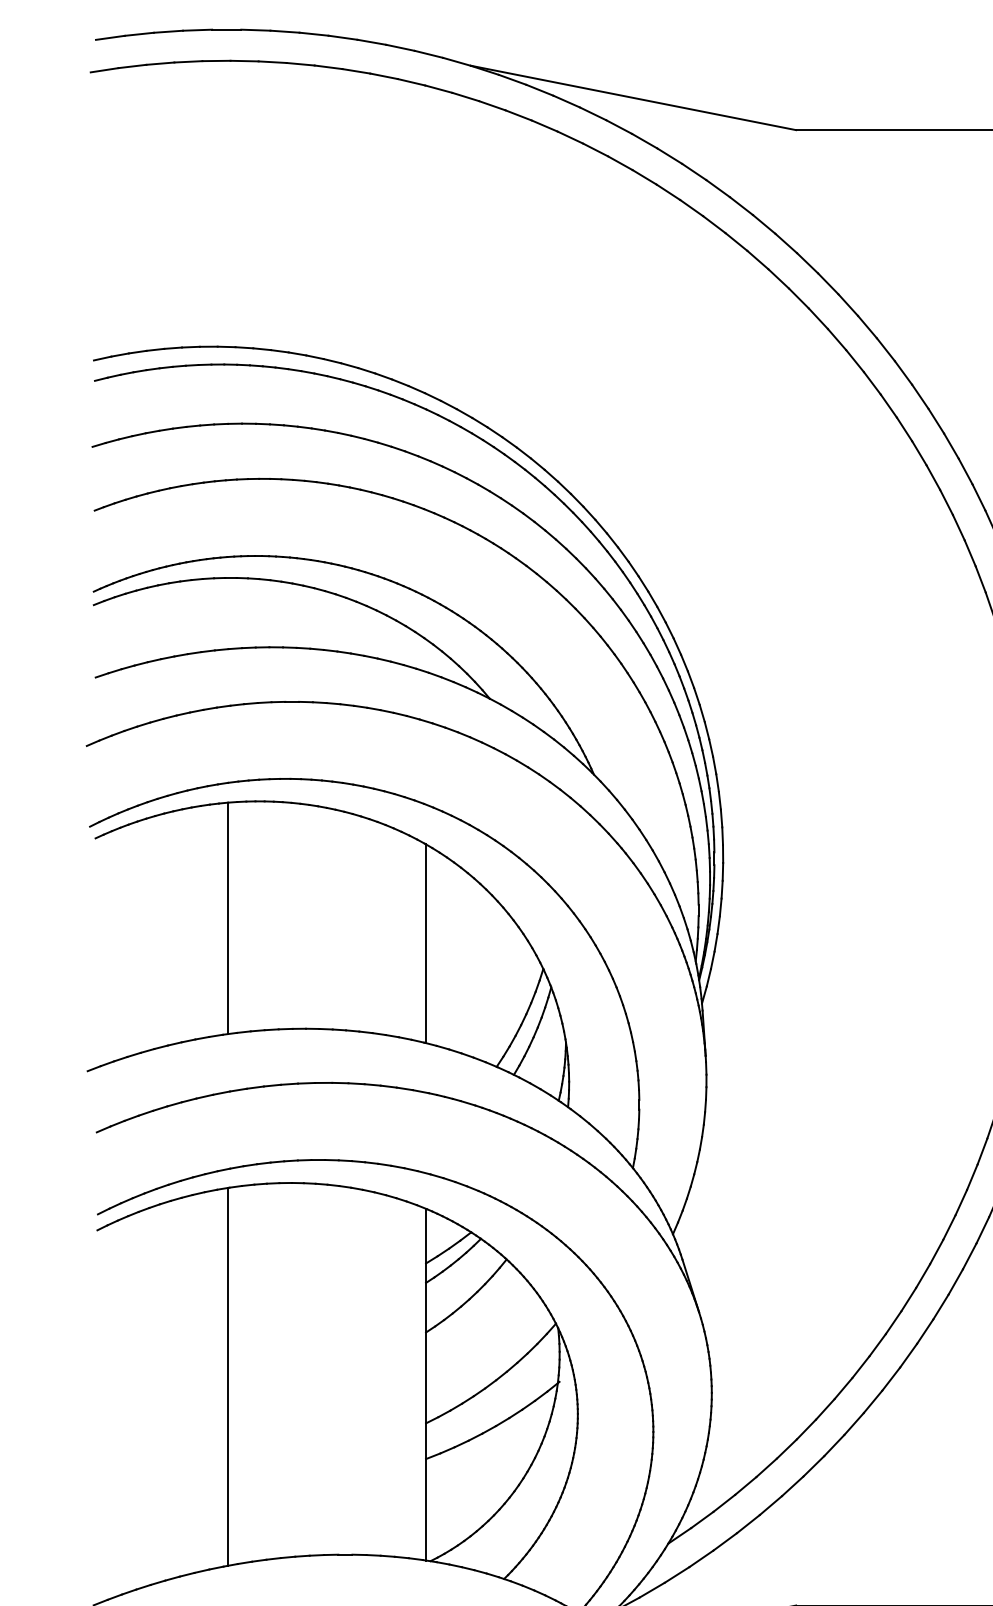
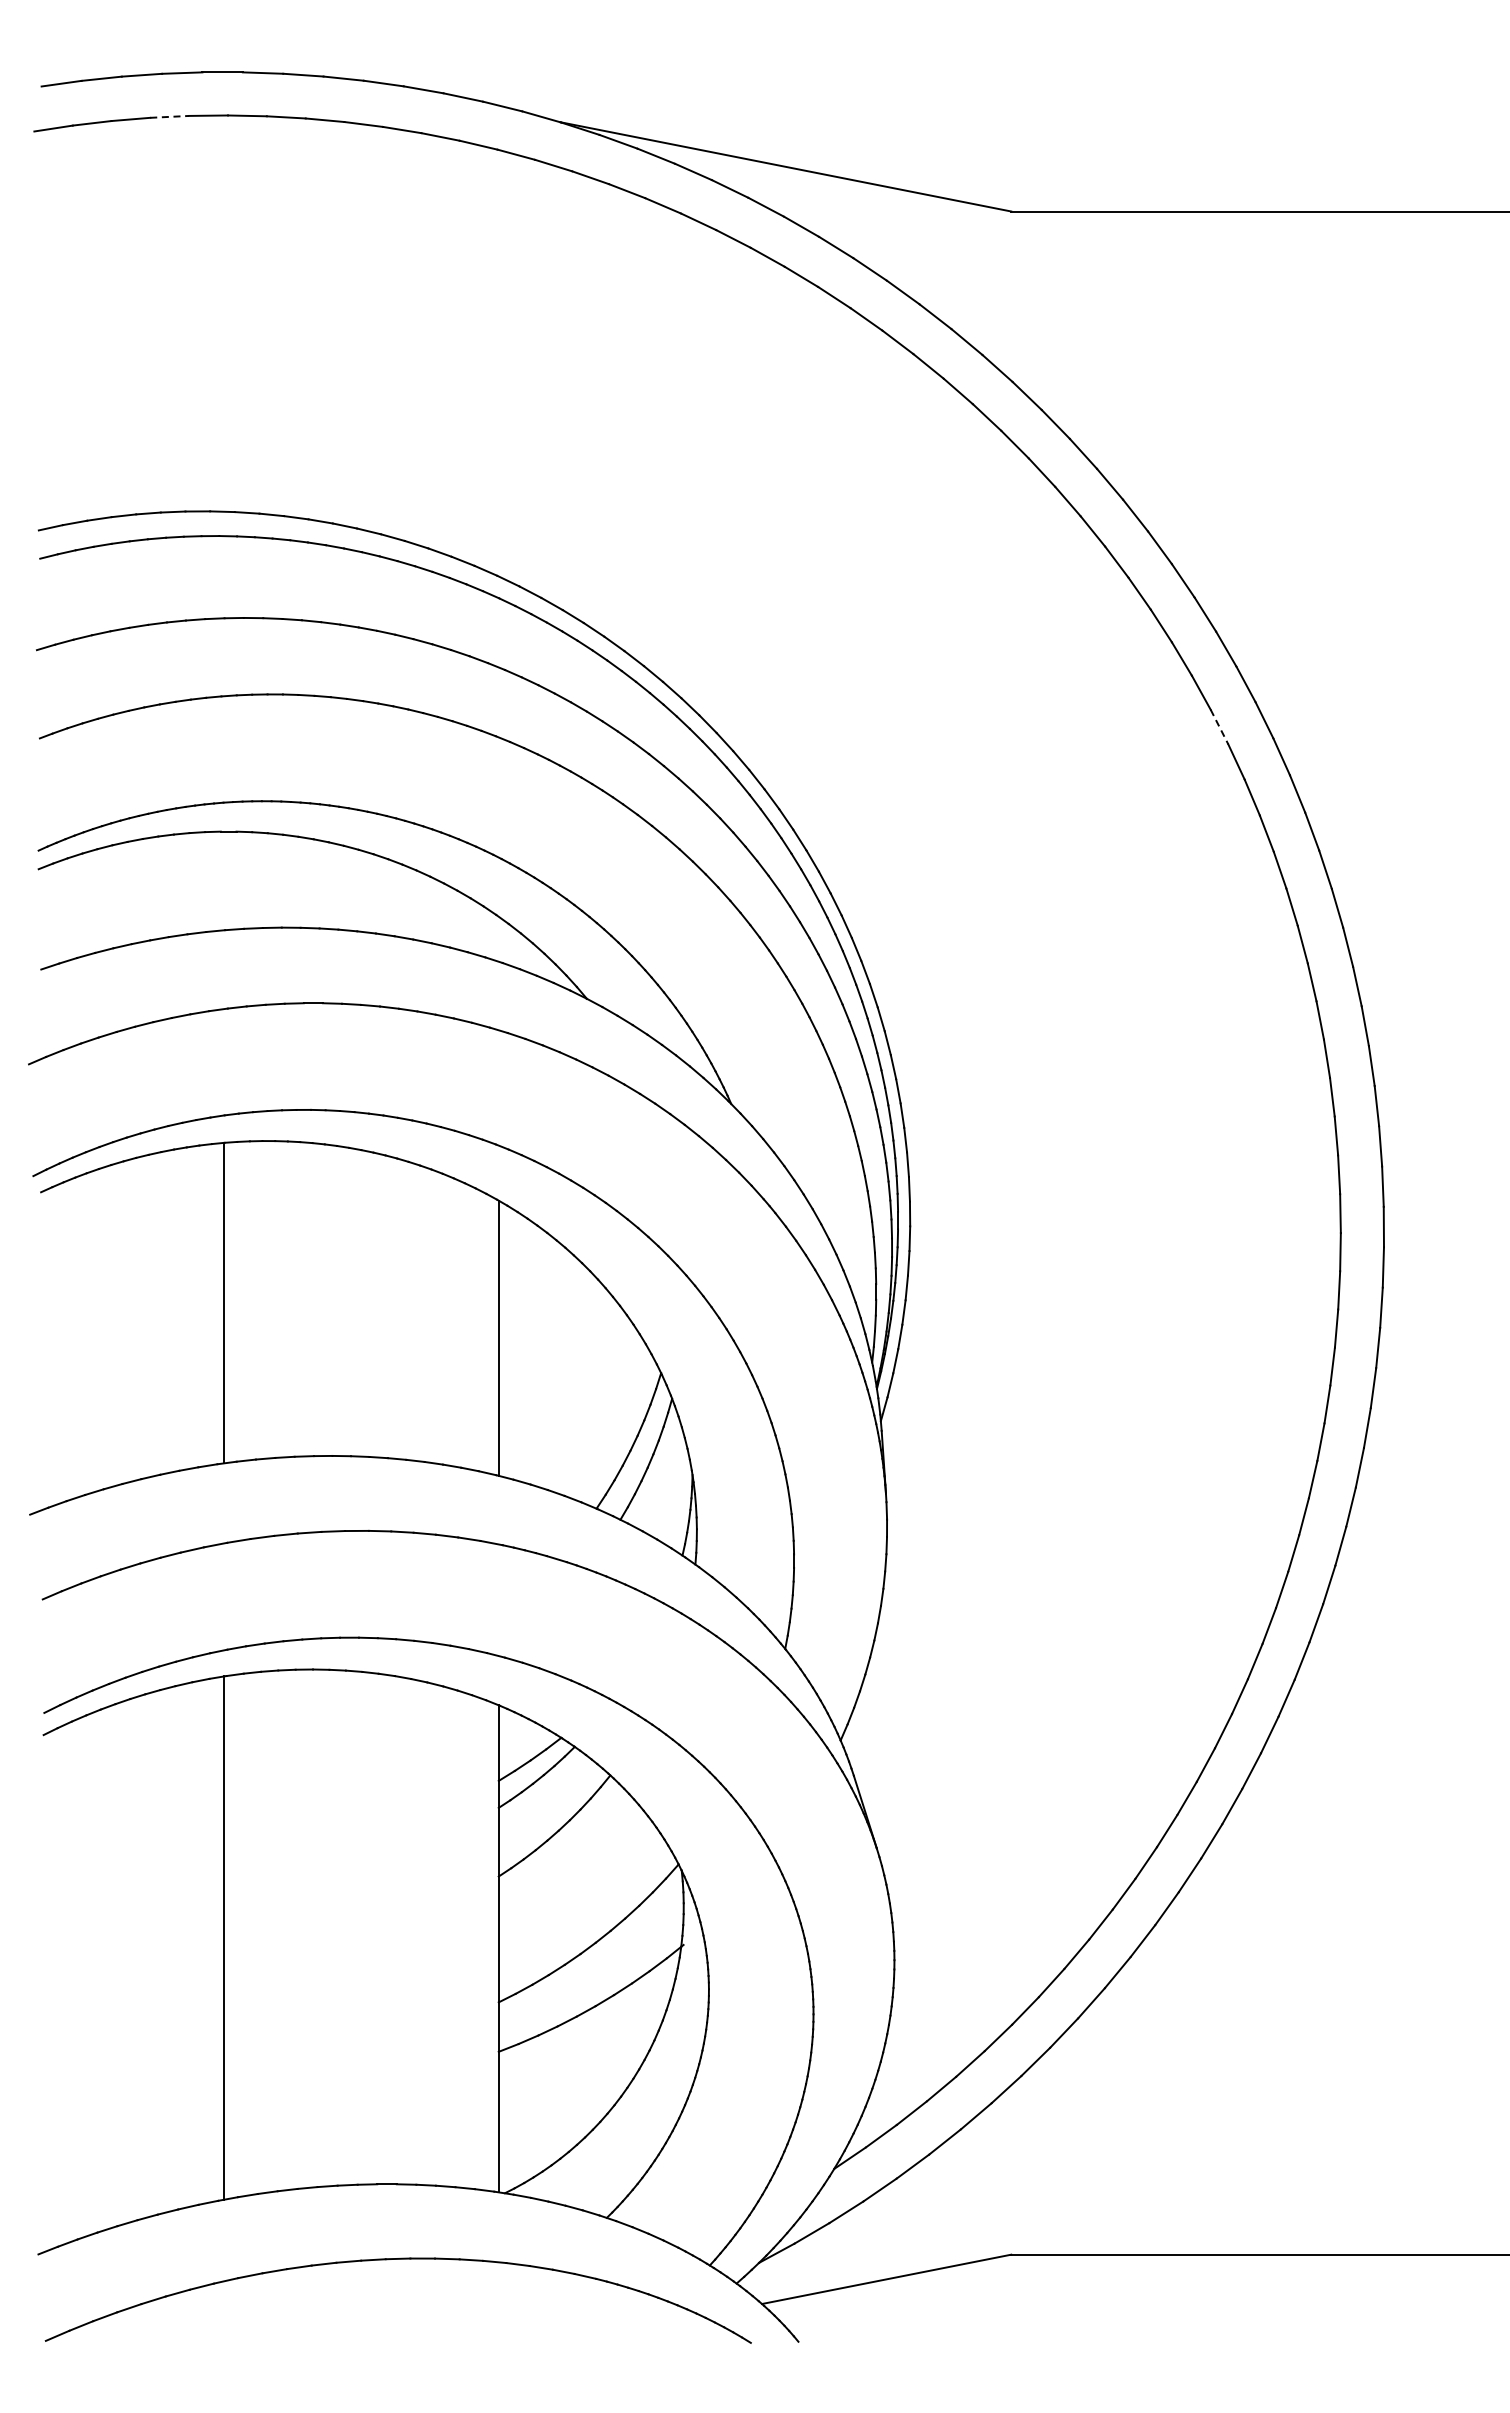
line: (189, 61) -> (170, 116), solid -> dashed
line: (946, 502) -> (1219, 727), solid -> dashed

